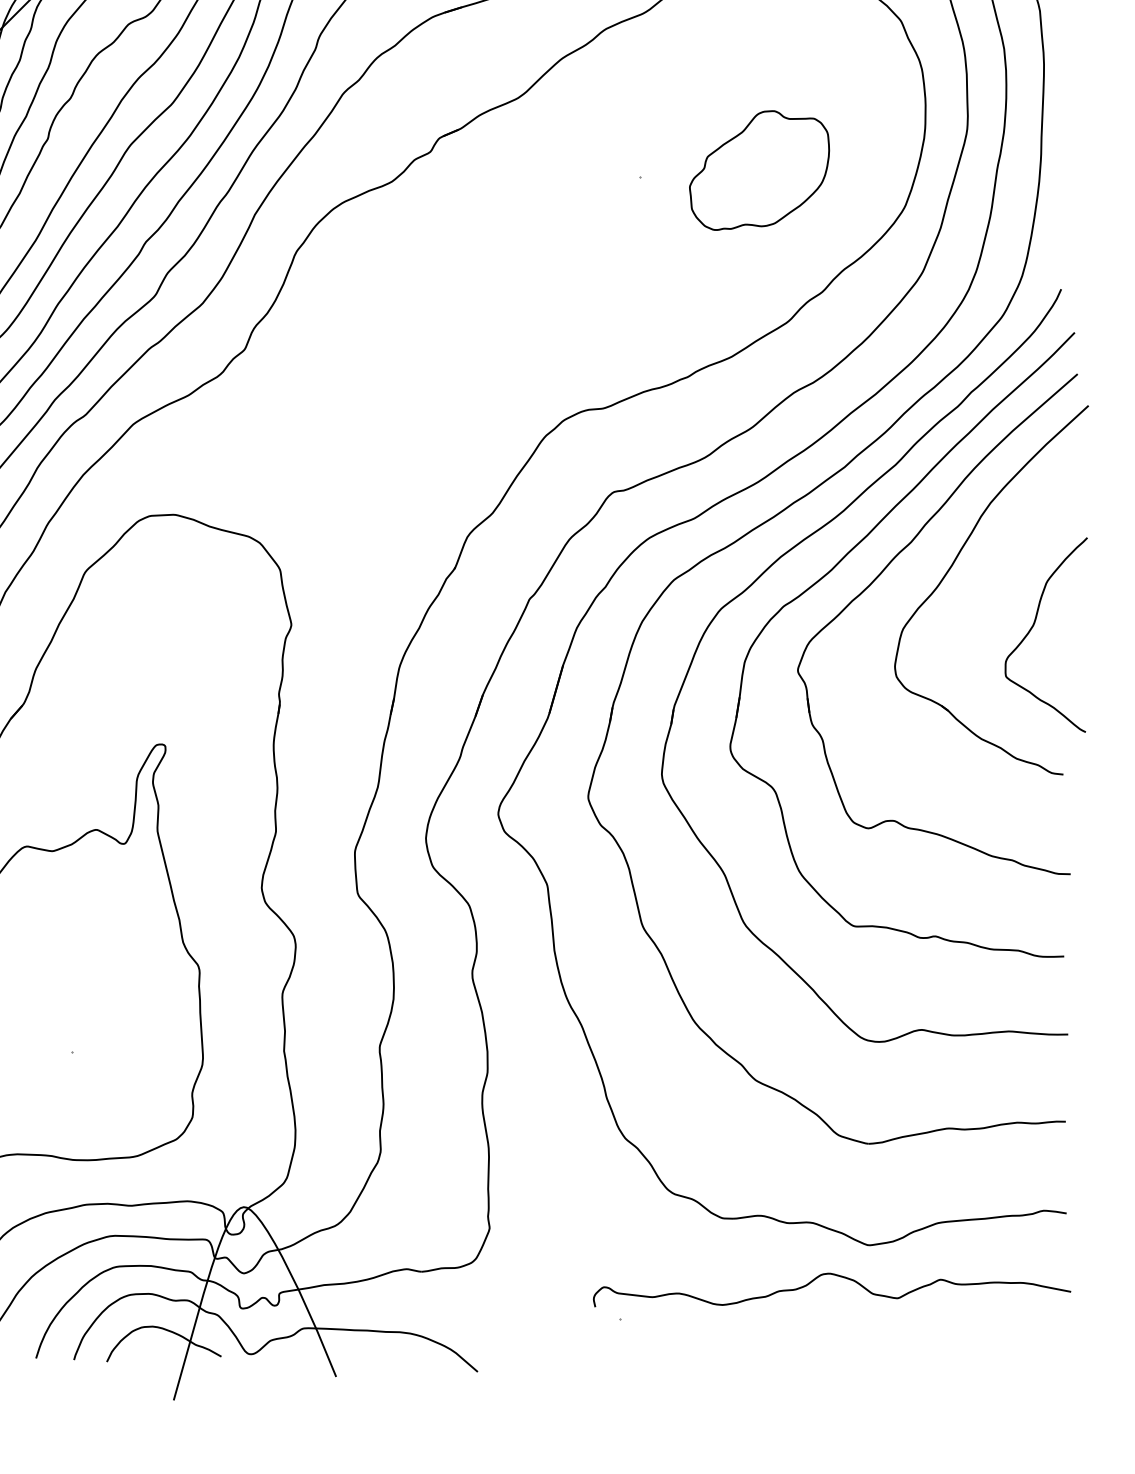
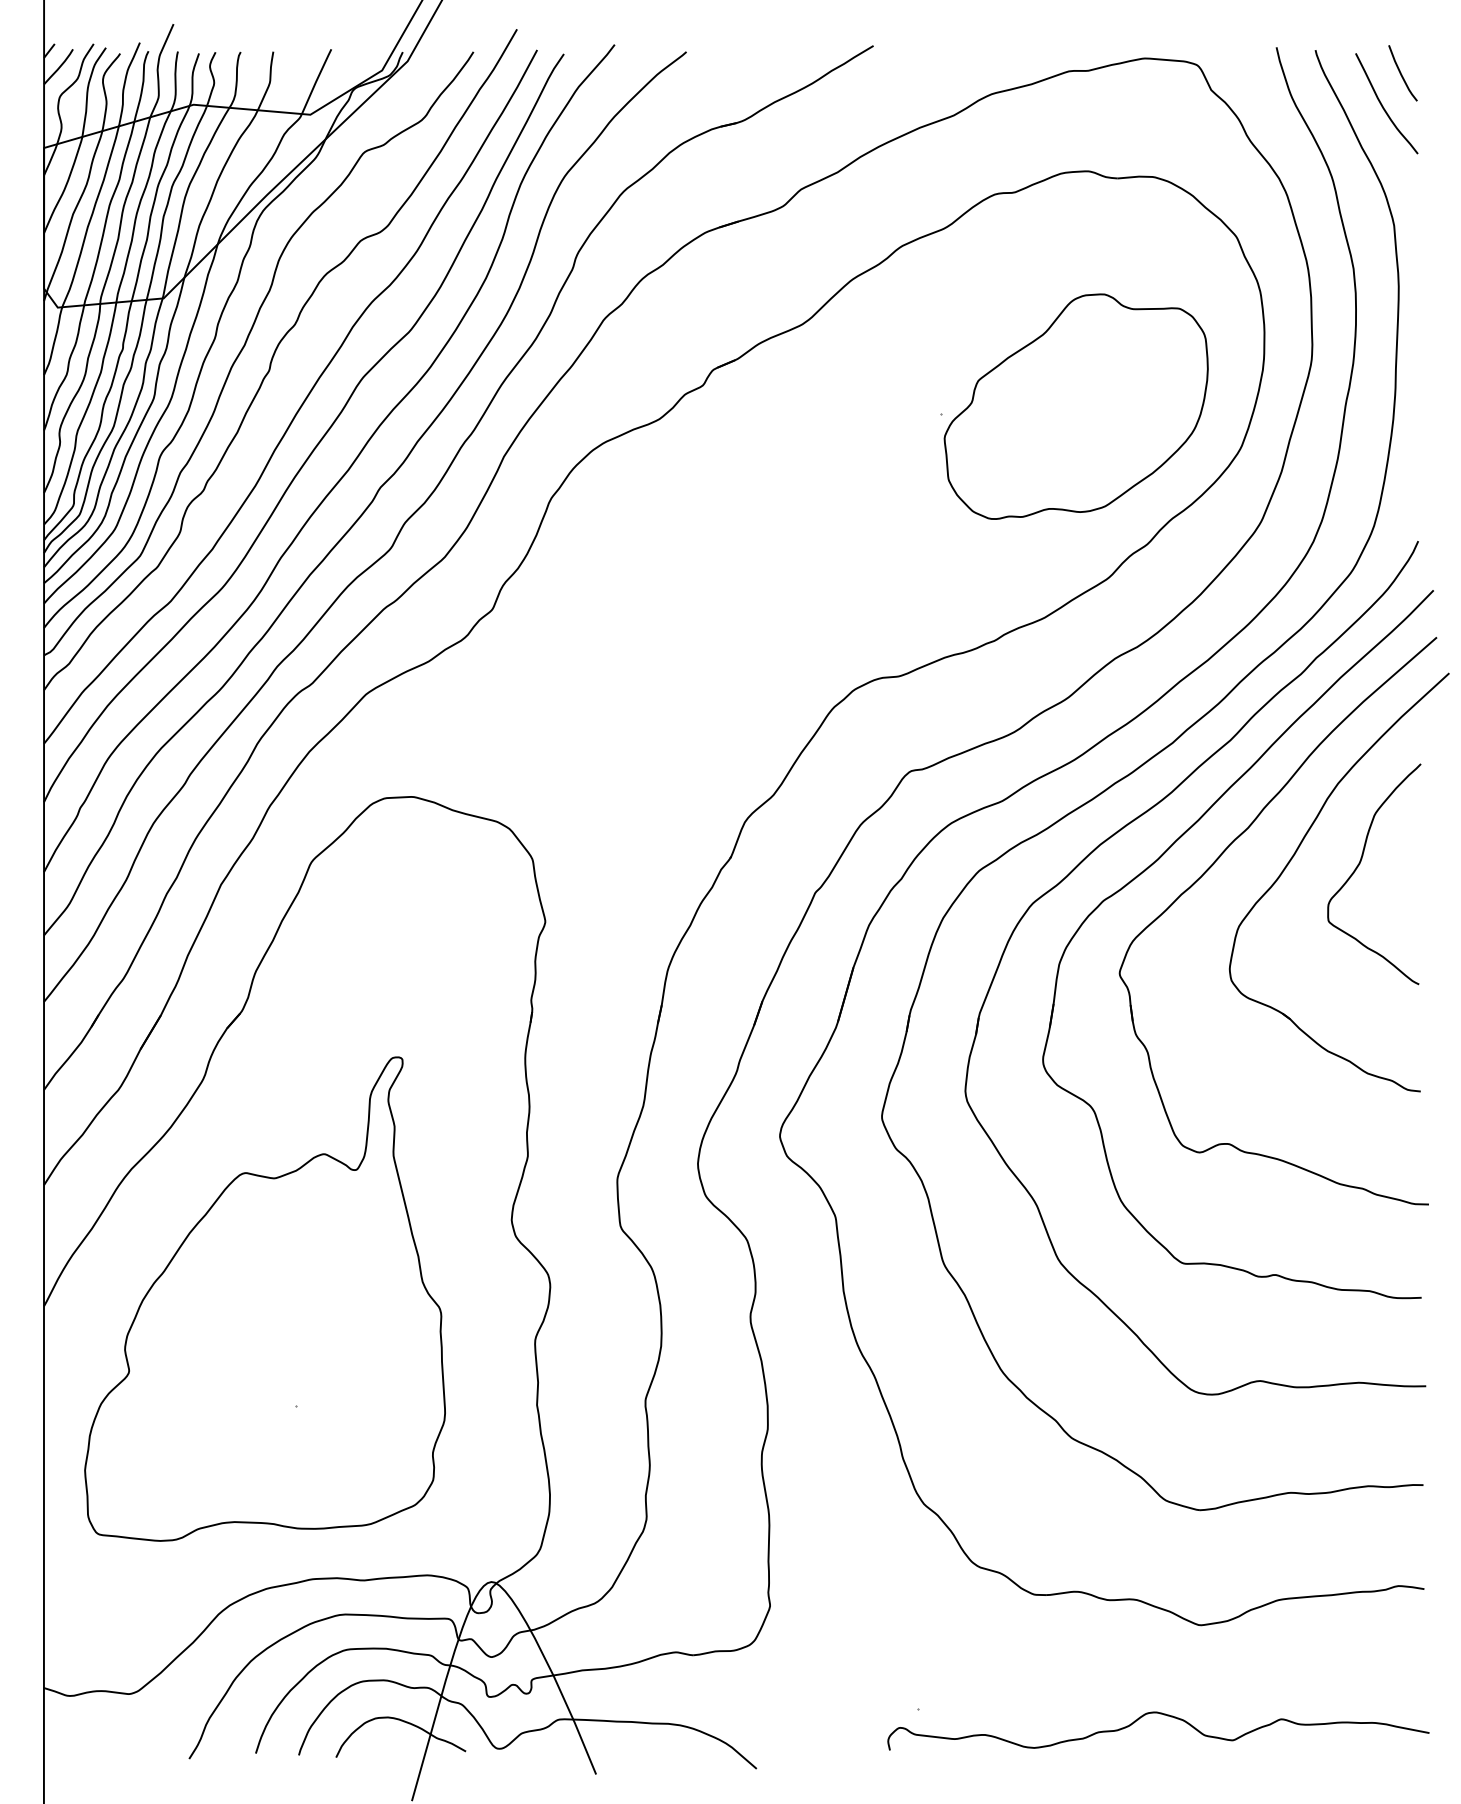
part: (758, 170) -> (1075, 406), size x1.67
curve: (1032, 629) -> (1358, 867), moved
curve: (833, 1275) -> (1160, 1714), moved

